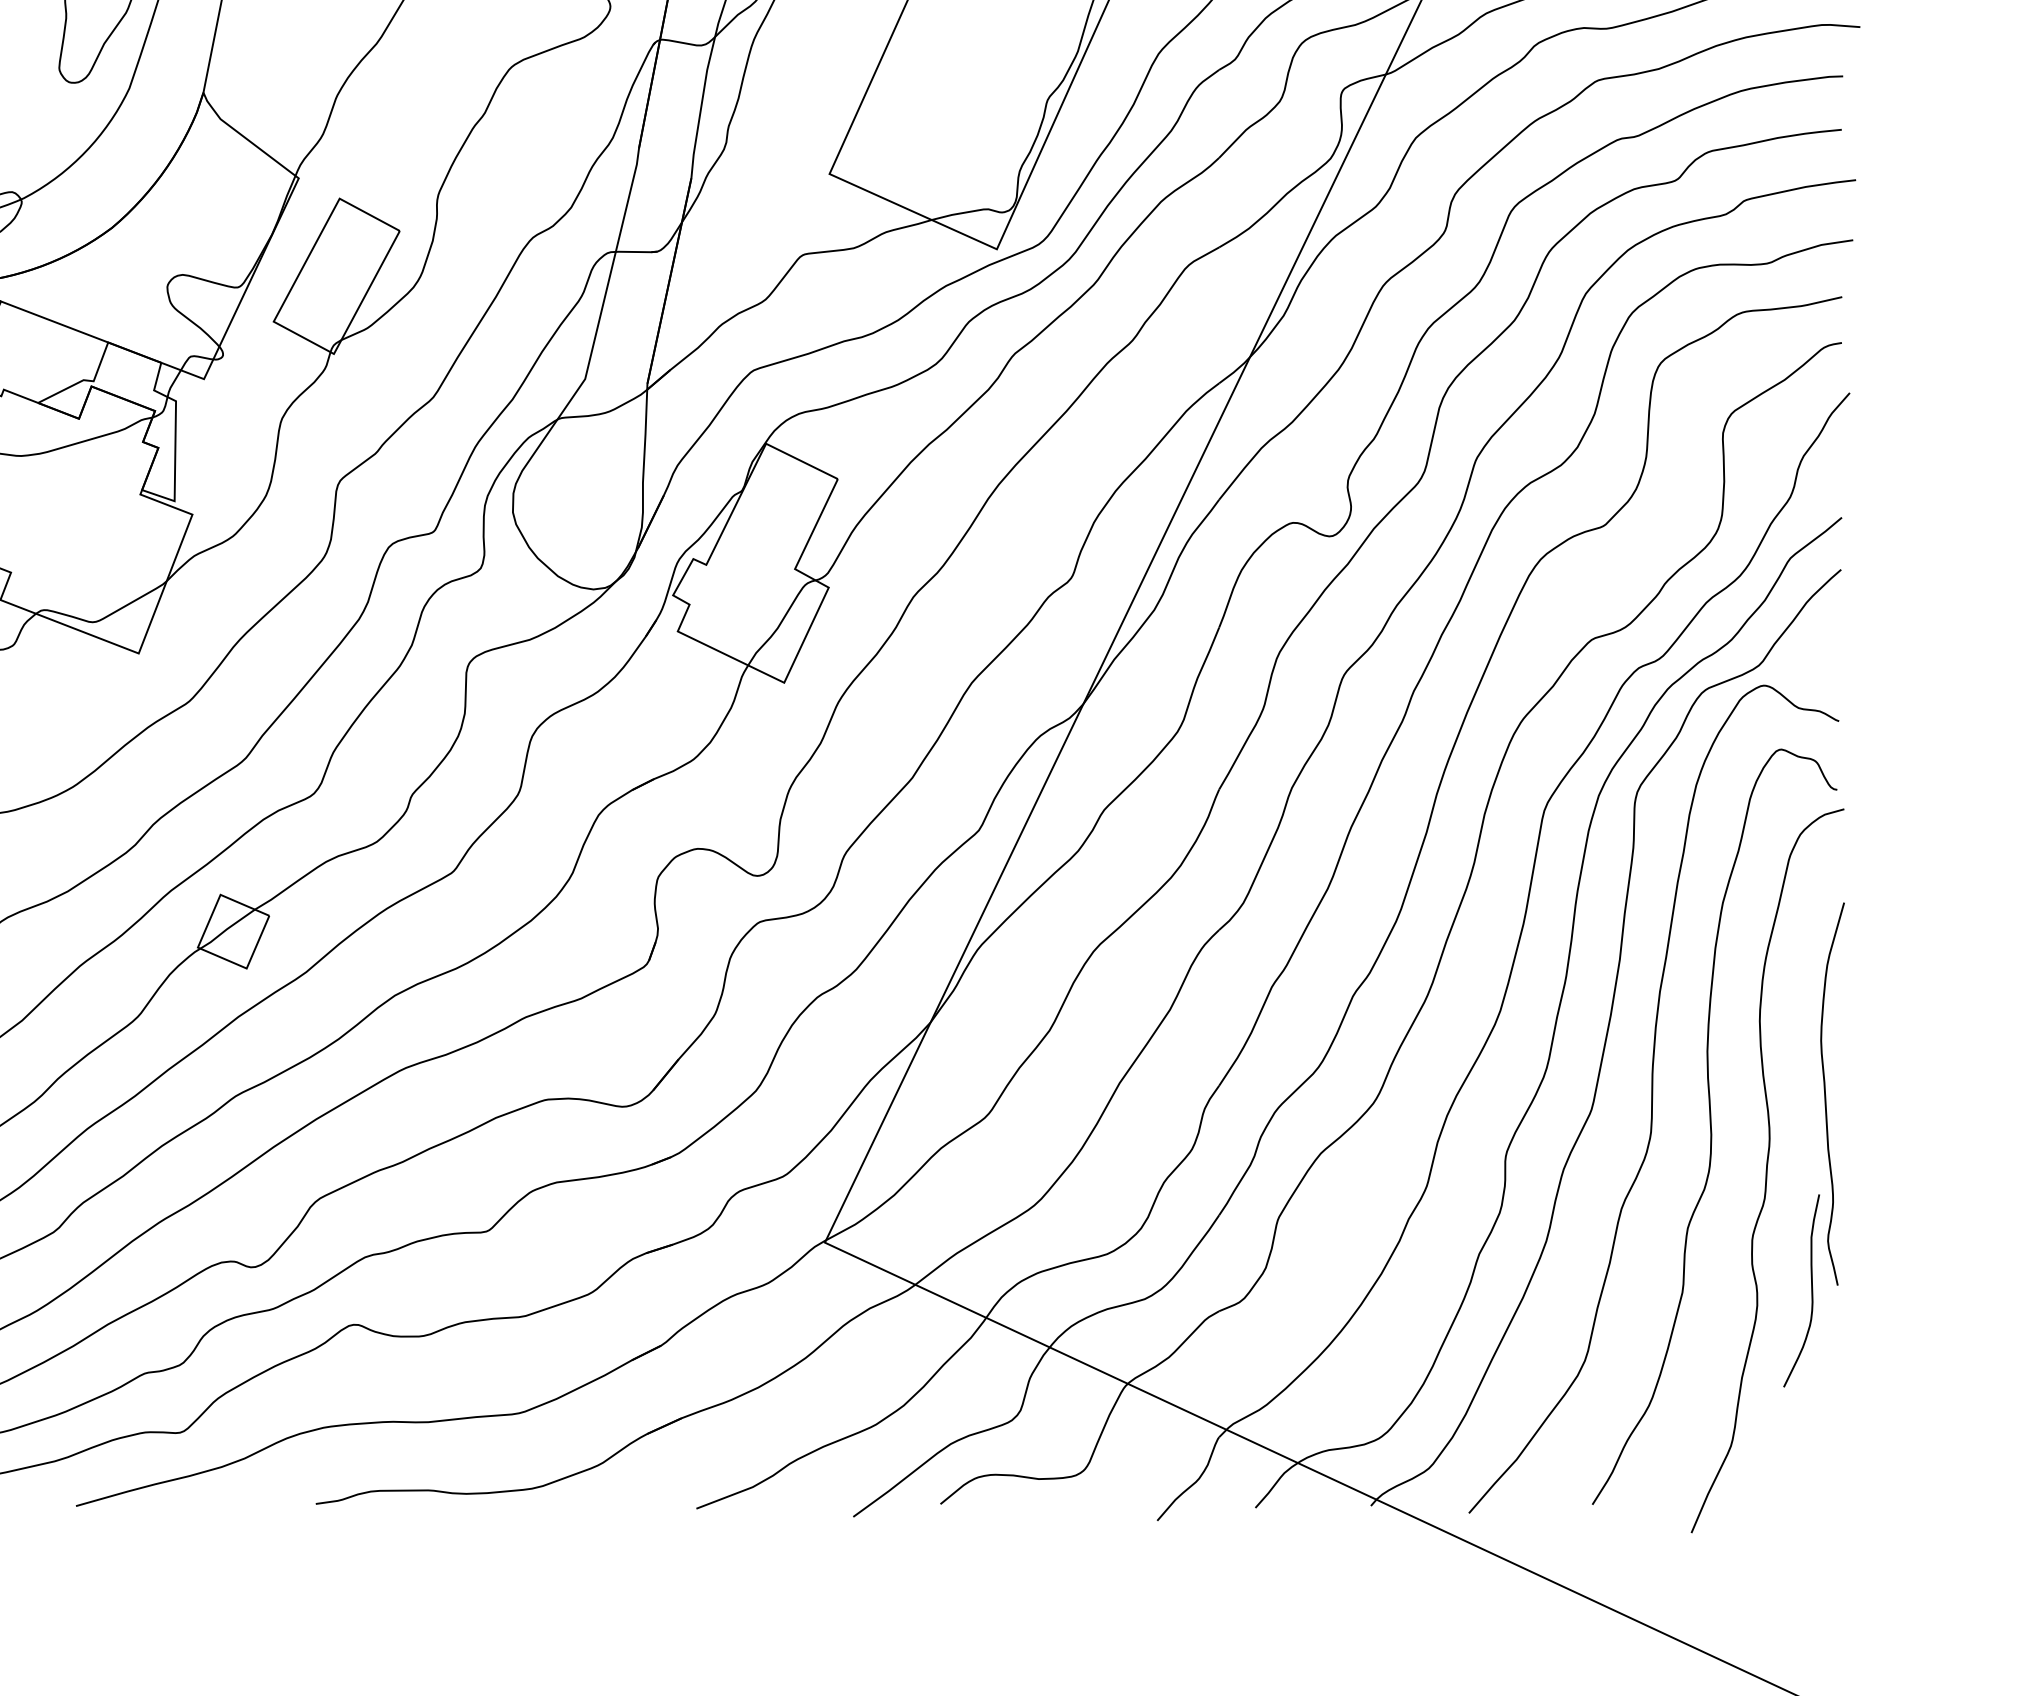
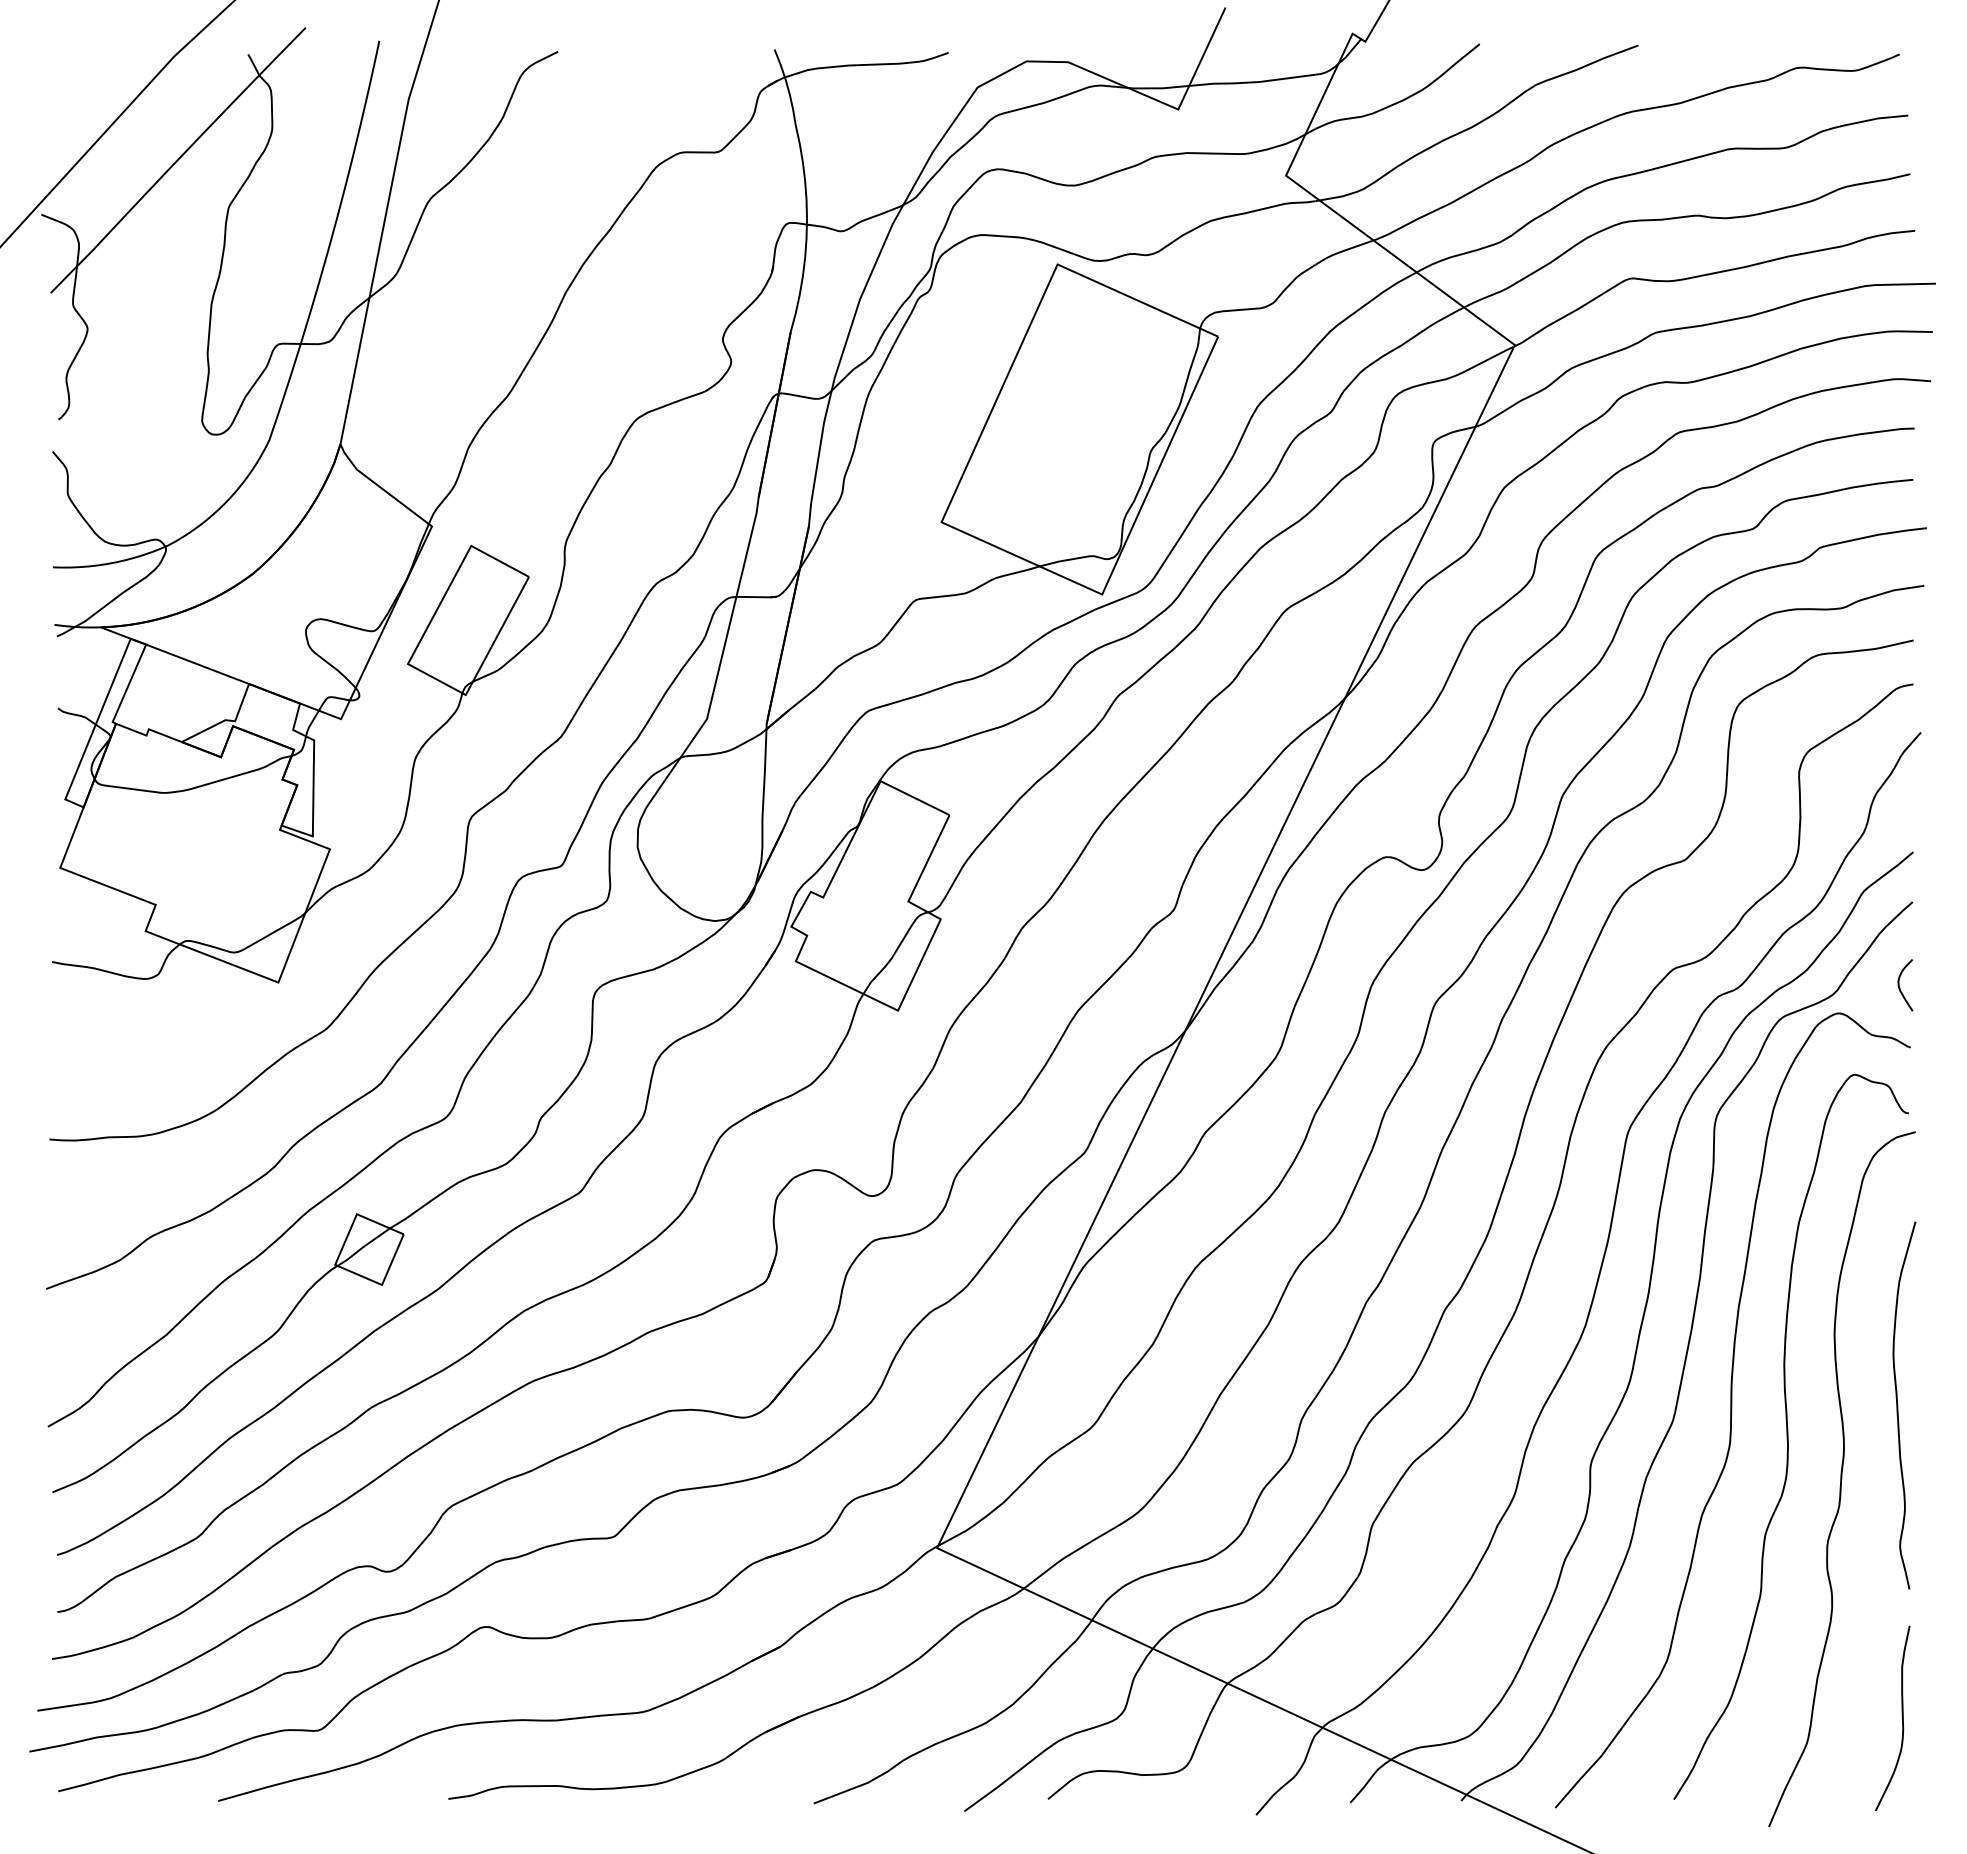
curve: (1828, 658) -> (1900, 987), added
curve: (1810, 1287) -> (1901, 1715), moved

